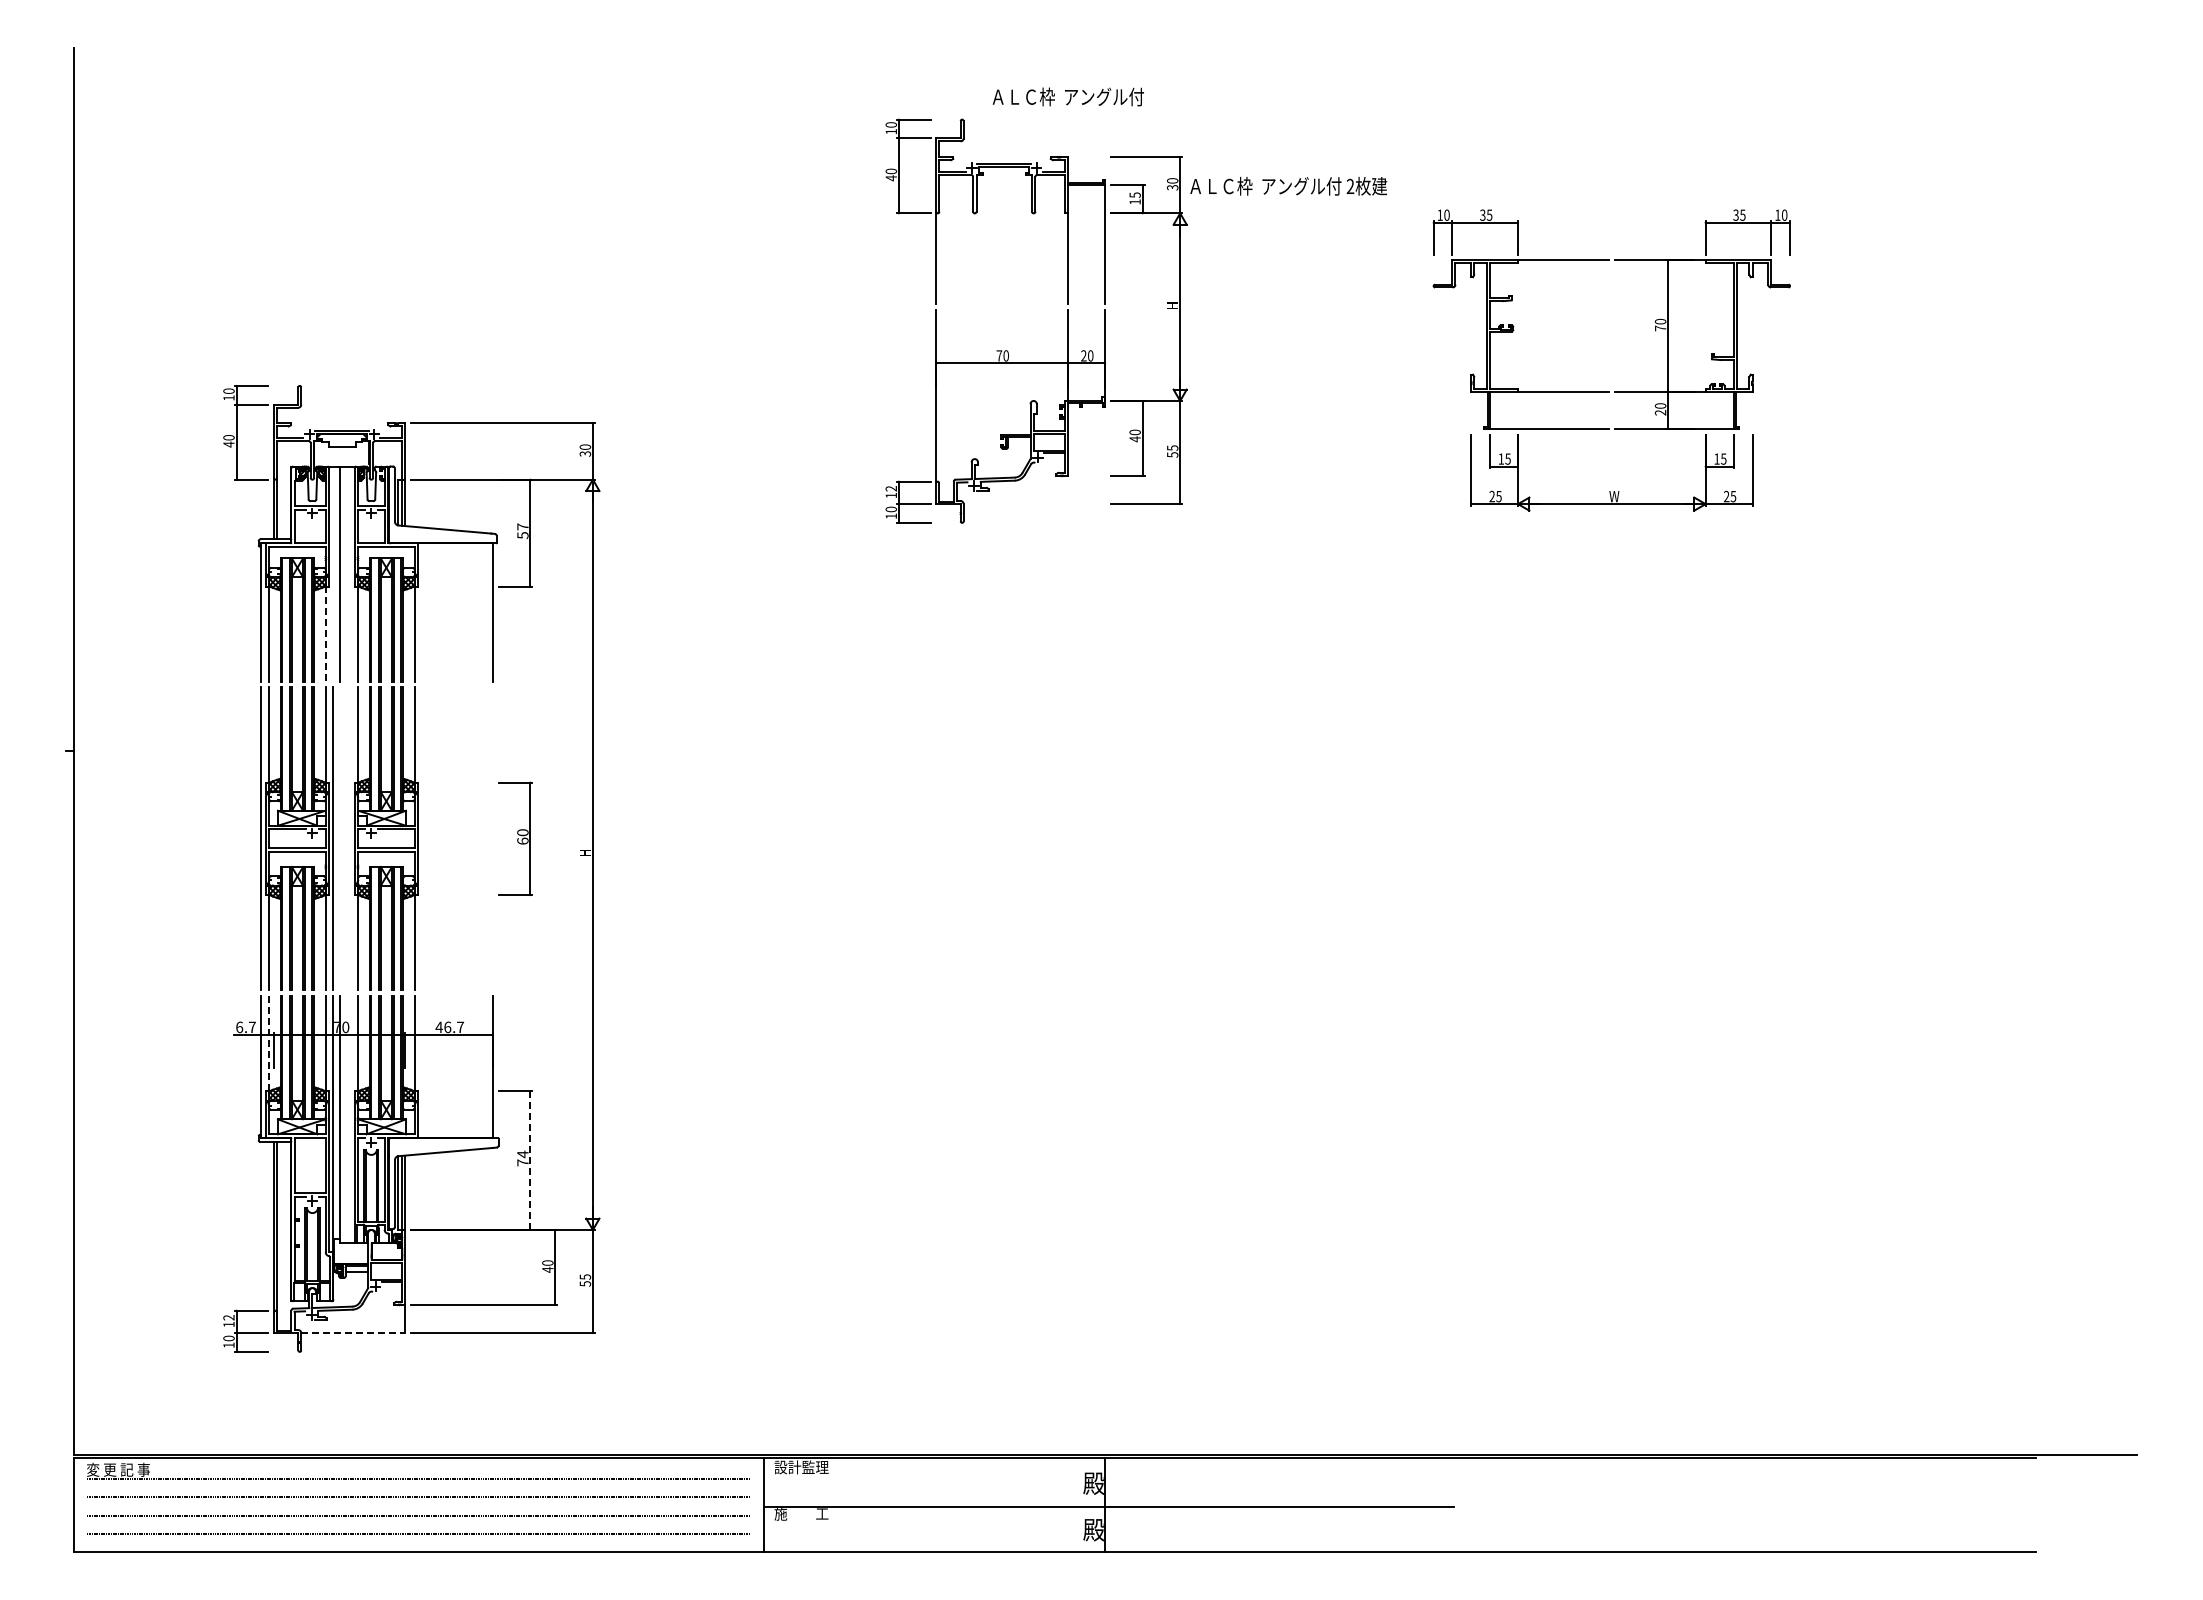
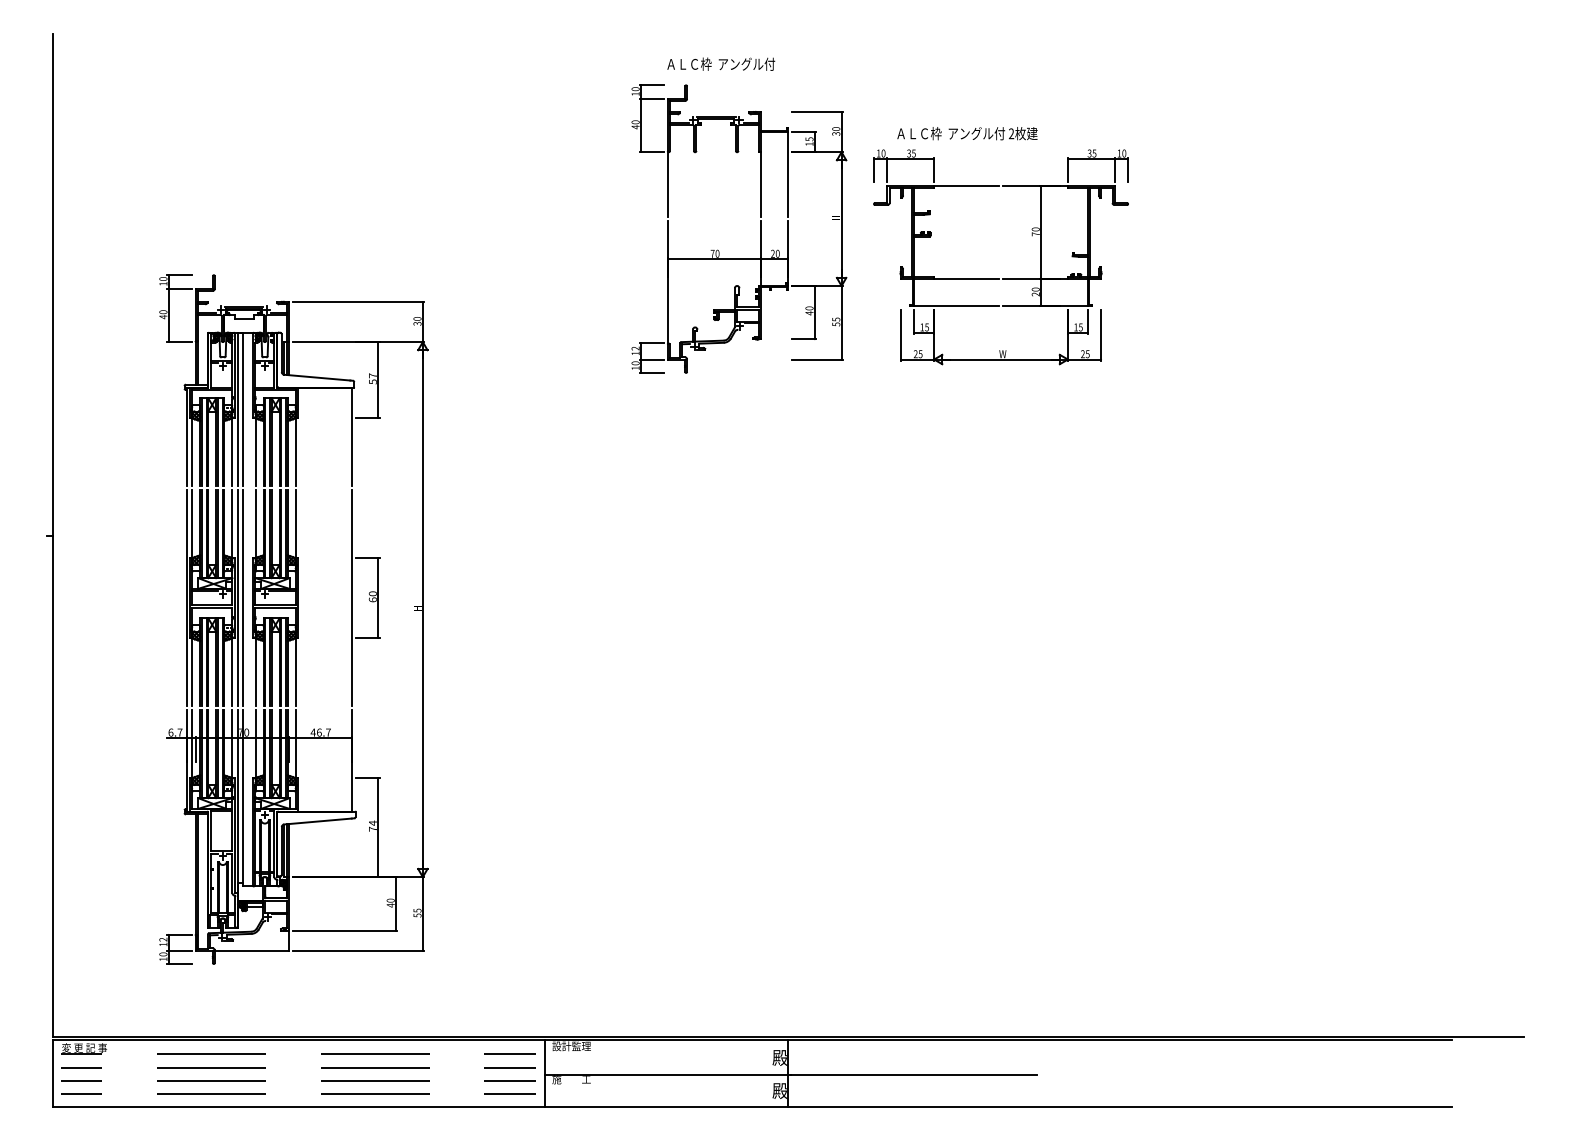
text: (1067, 96) -> (720, 63), moved
text: (1288, 185) -> (967, 133), moved
part: (1609, 391) -> (999, 279), moved
line: (333, 573) -> (237, 409), added
line: (325, 634) -> (232, 452), dashed -> solid
line: (340, 838) -> (242, 597), added
line: (492, 838) -> (351, 597), added
line: (269, 1044) -> (192, 744), dashed -> solid
line: (530, 1160) -> (378, 827), dashed -> solid
line: (353, 1333) -> (252, 950), dashed -> solid

